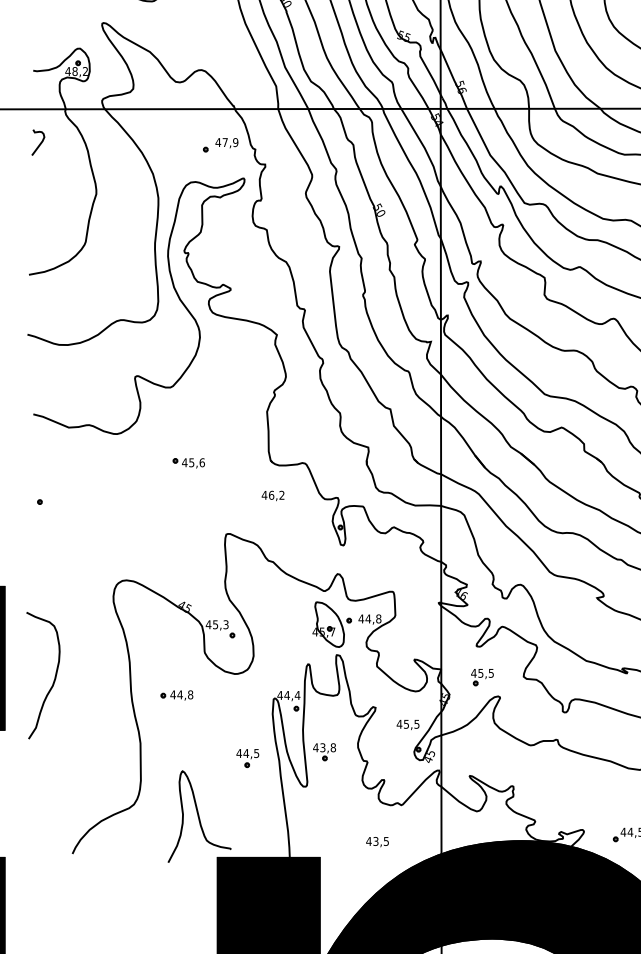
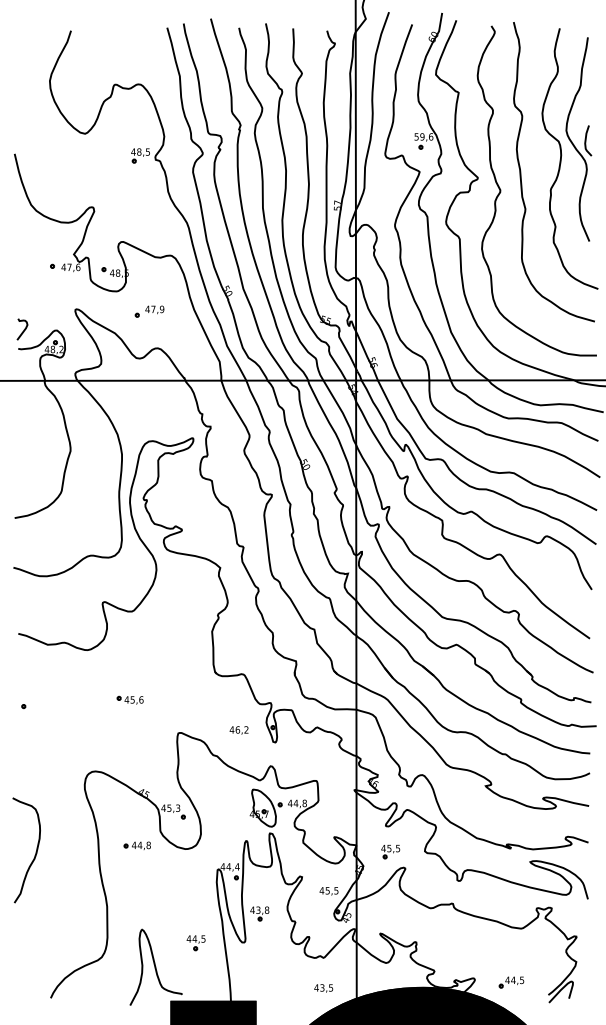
curve: (39, 142) -> (23, 329), moved
part: (220, 145) -> (149, 311), moved
part: (187, 462) -> (129, 699), moved
text: (272, 496) -> (238, 730), moved
part: (175, 694) -> (136, 845), moved
part: (247, 758) -> (195, 943), moved
text: (377, 842) -> (323, 988), moved

